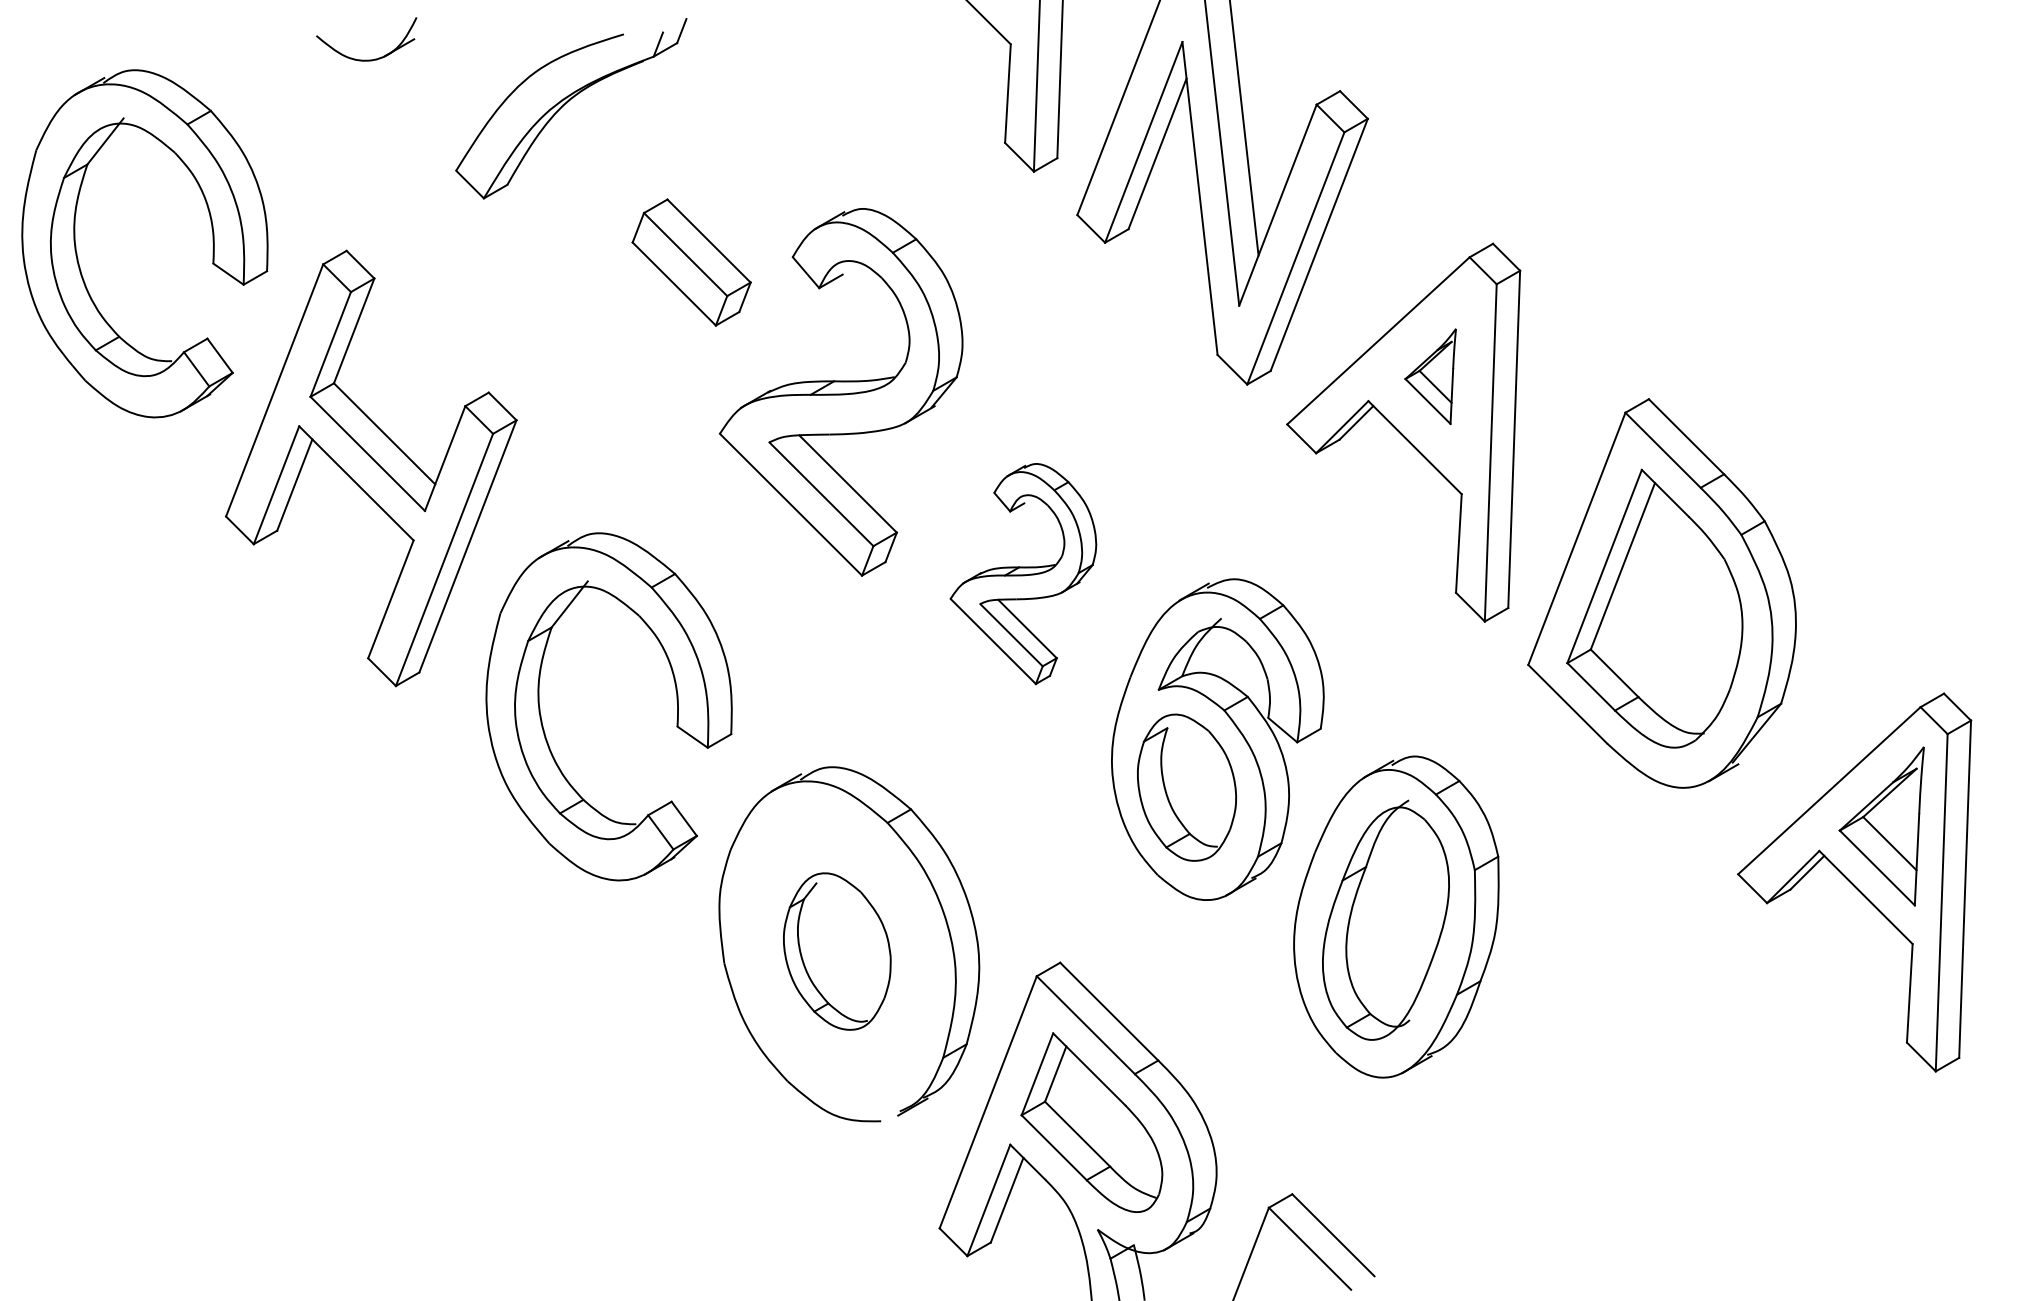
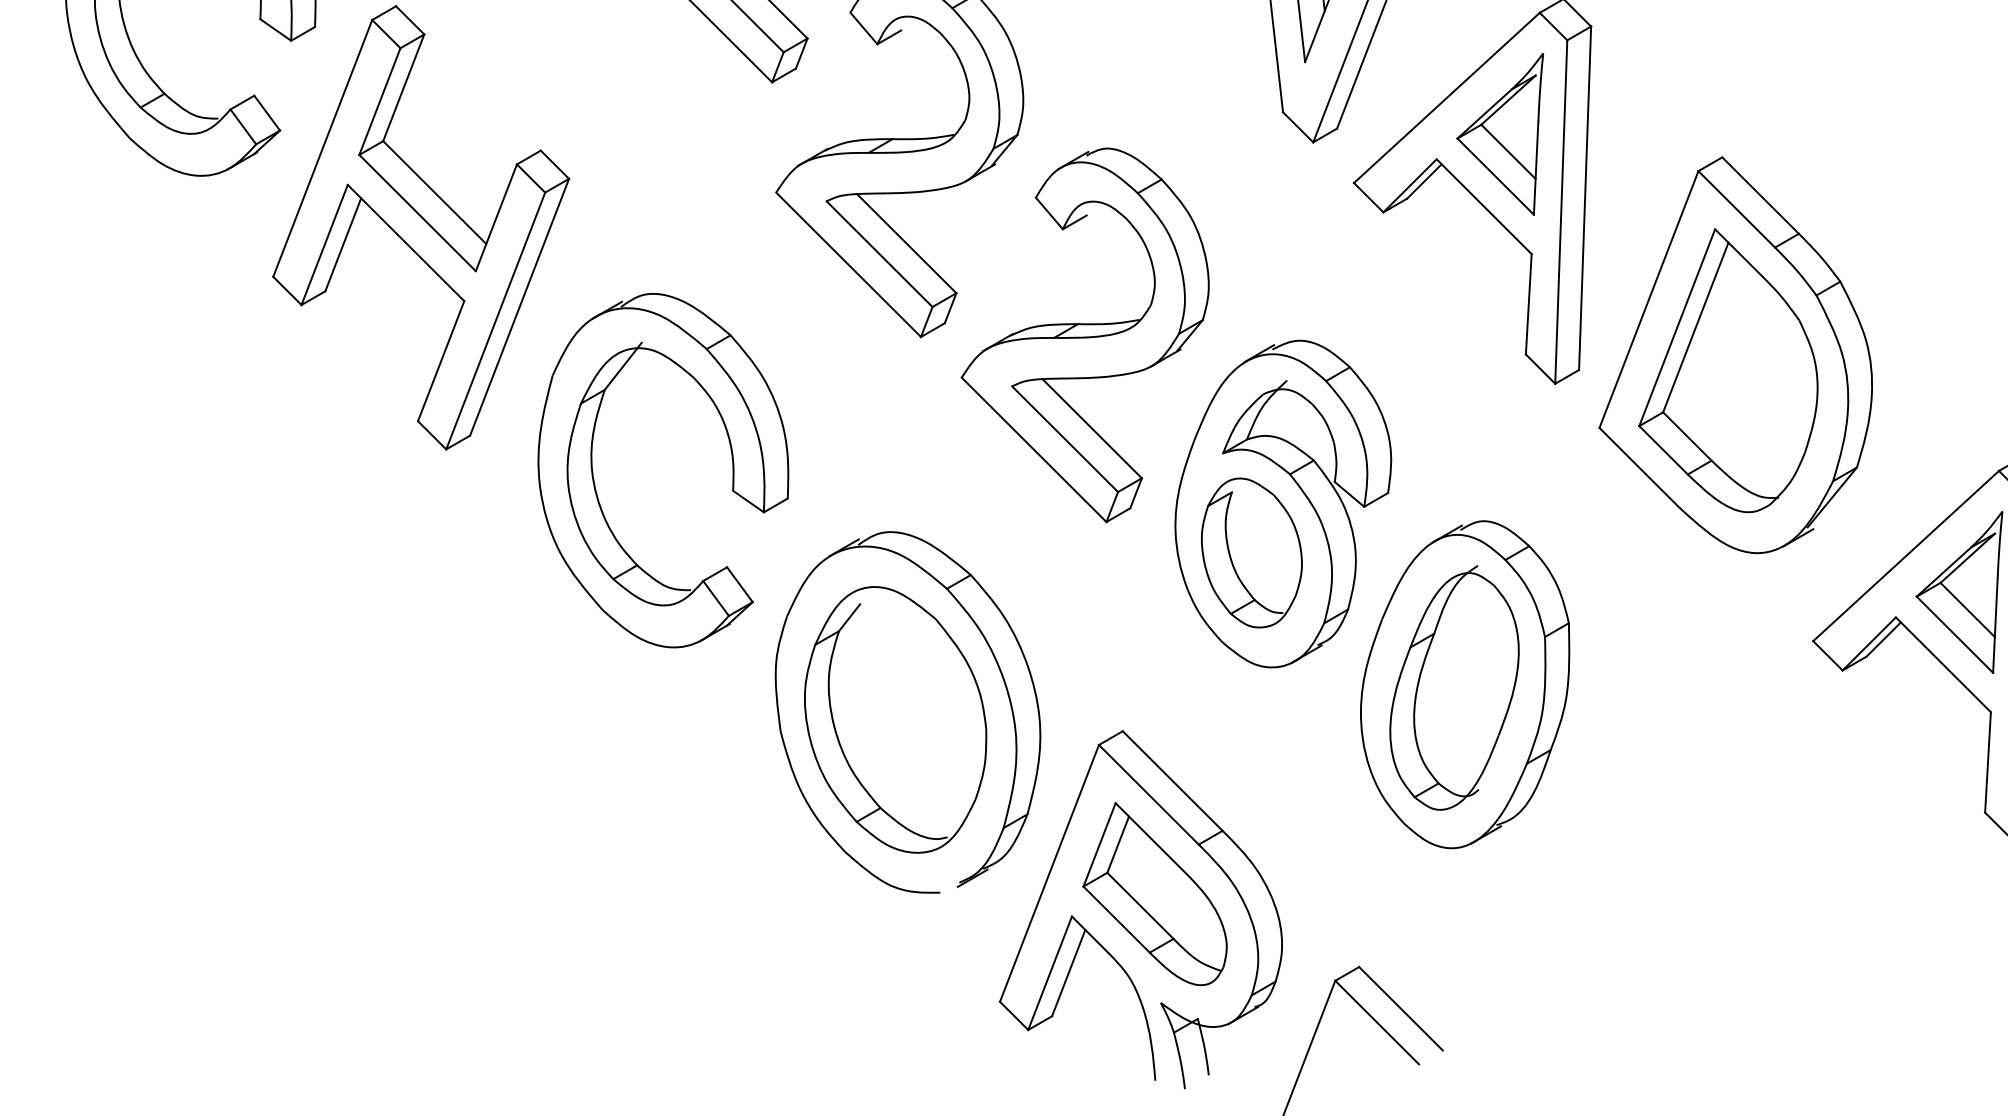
part: (1430, 376) -> (1499, 134), size x1.67
part: (1023, 573) -> (1085, 334), size x1.67
part: (837, 951) -> (895, 719), size x1.67

